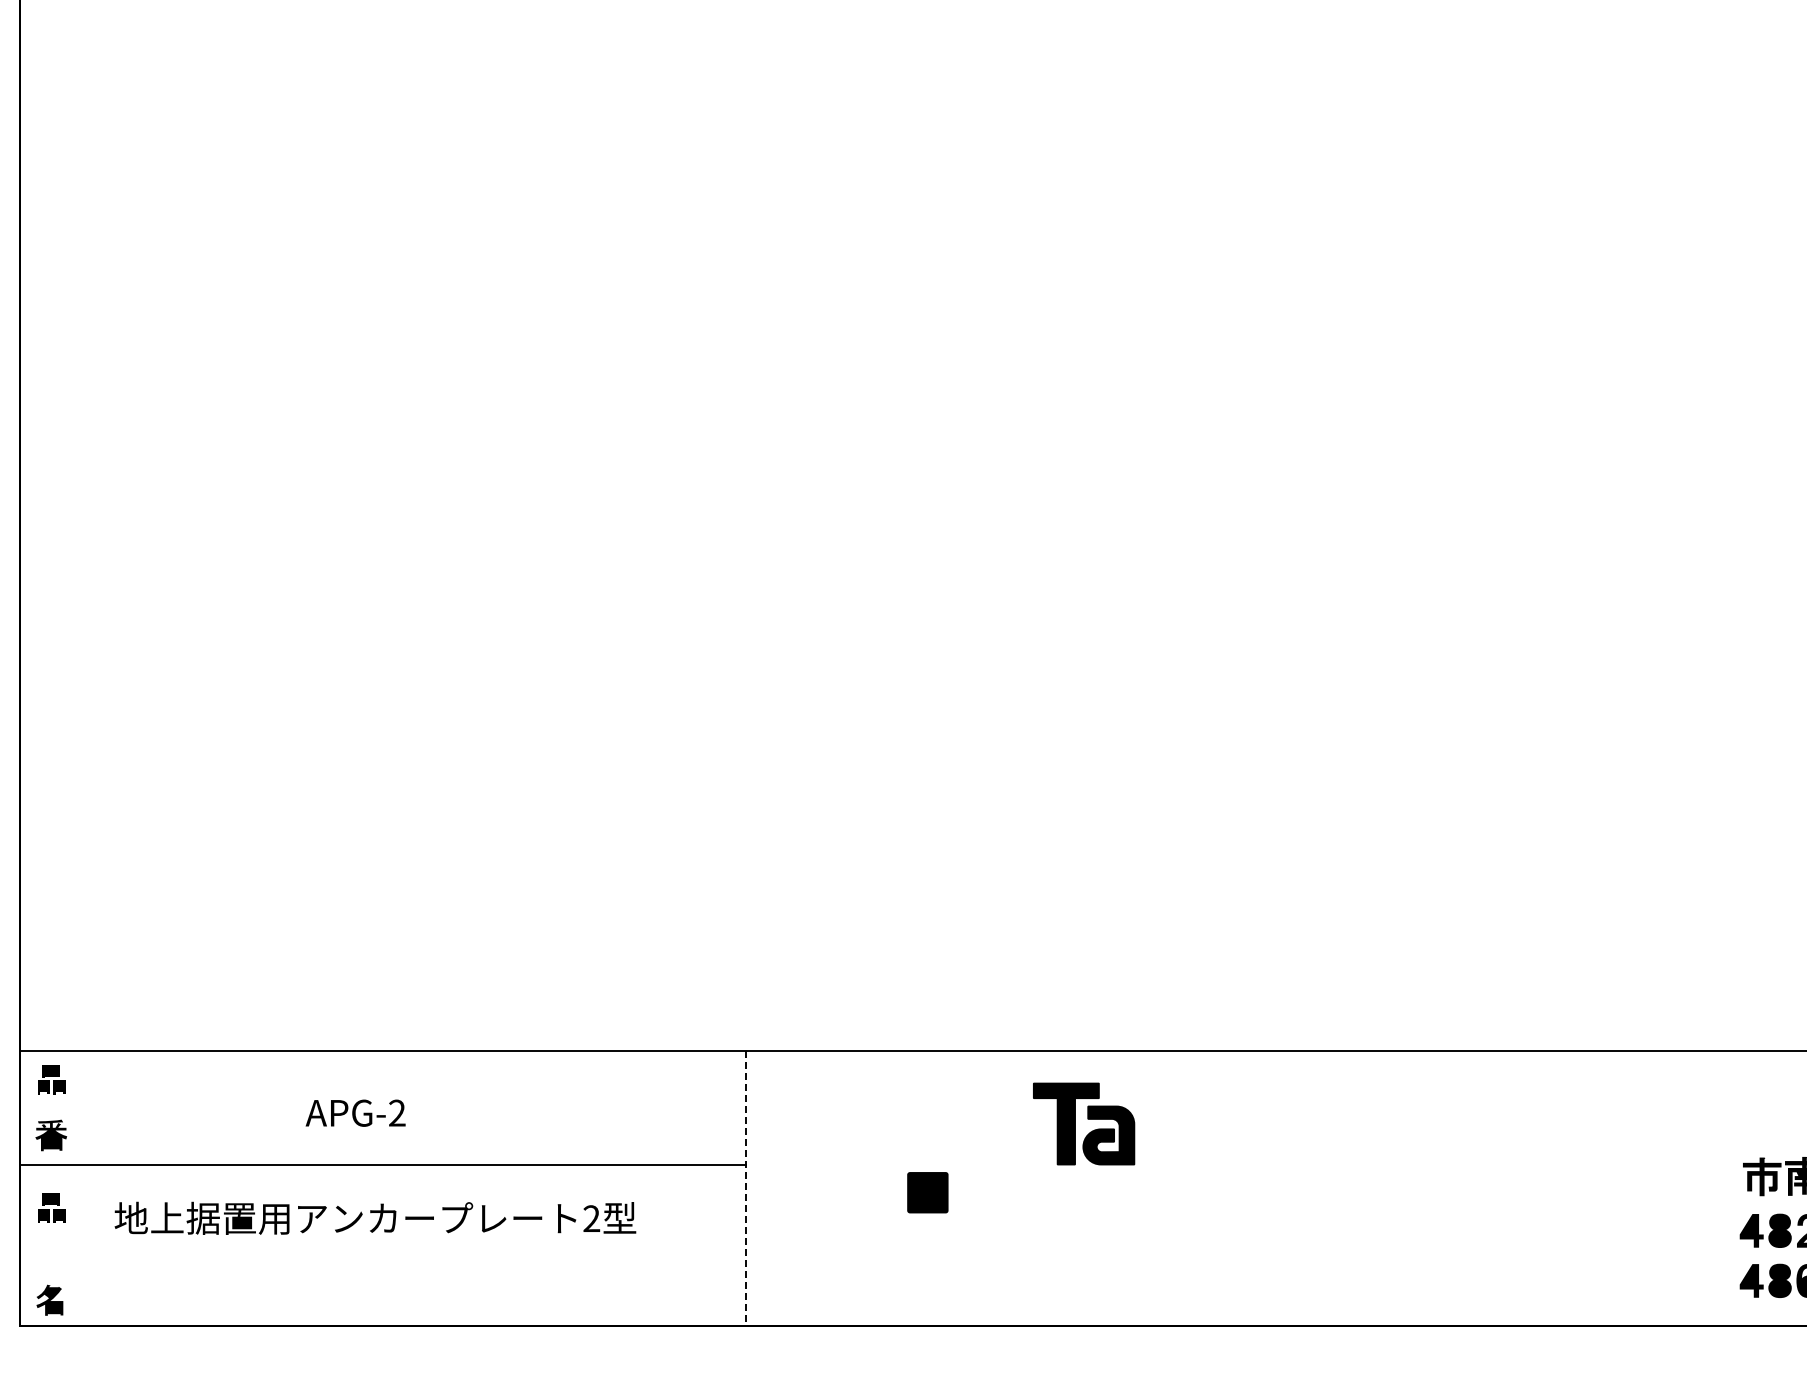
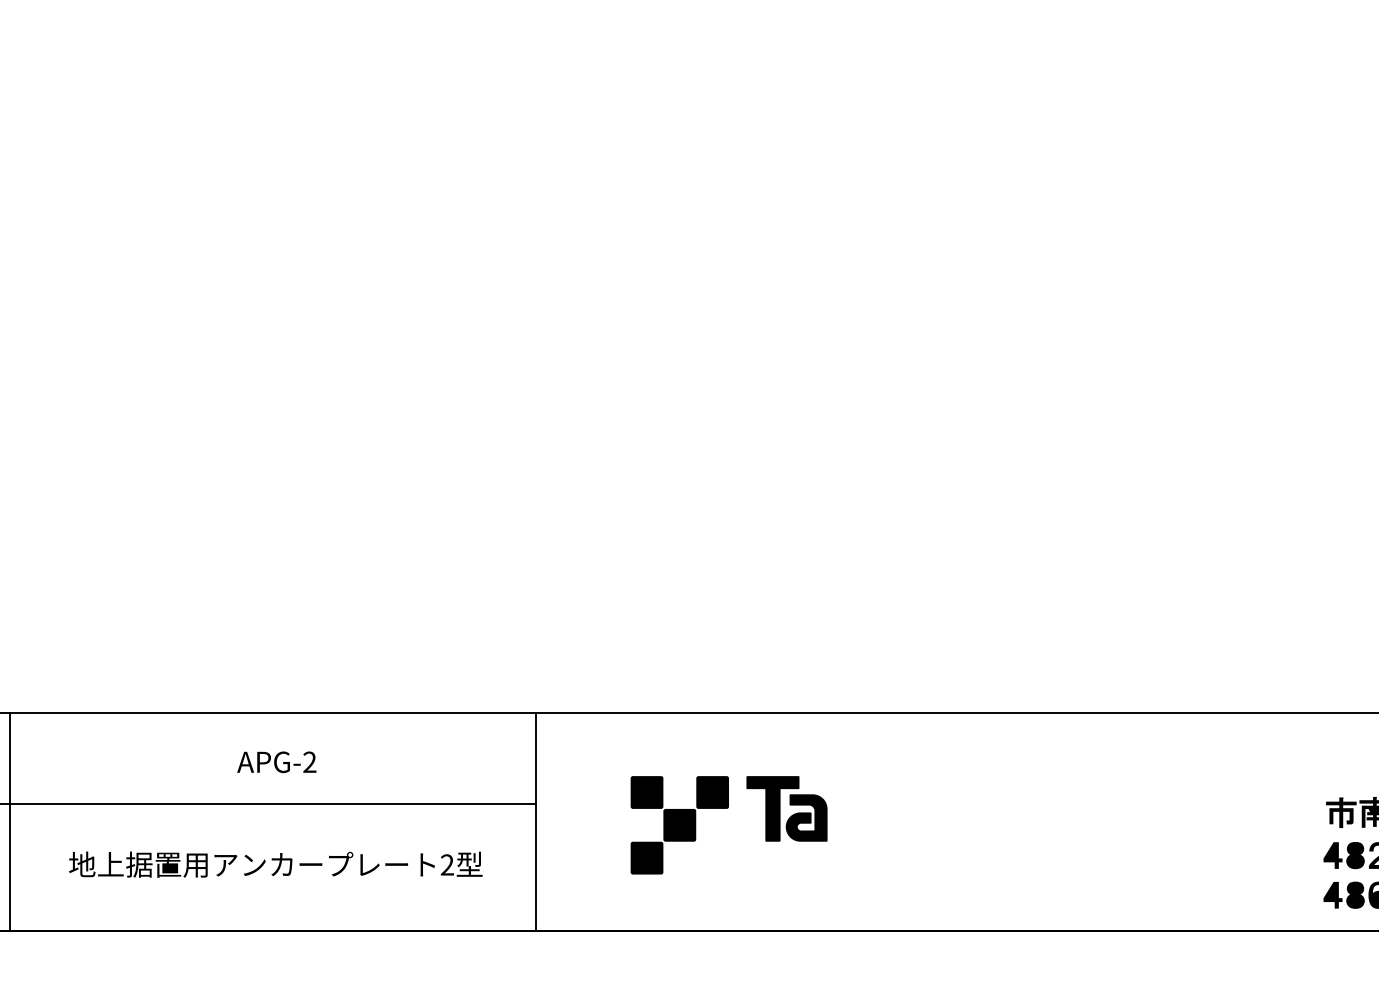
part: (355, 1112) -> (276, 761), moved
part: (1084, 1123) -> (787, 808), moved
fill: (886, 1151) -> (647, 792), added
fill: (968, 1151) -> (712, 792), added
line: (83, 1188) -> (10, 821), added
line: (745, 1188) -> (535, 821), dashed -> solid
part: (375, 1217) -> (275, 863), moved
fill: (886, 1233) -> (647, 857), added

